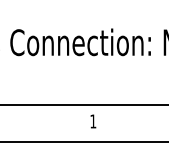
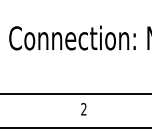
text: (92, 120) -> (83, 108), 1 -> 2

